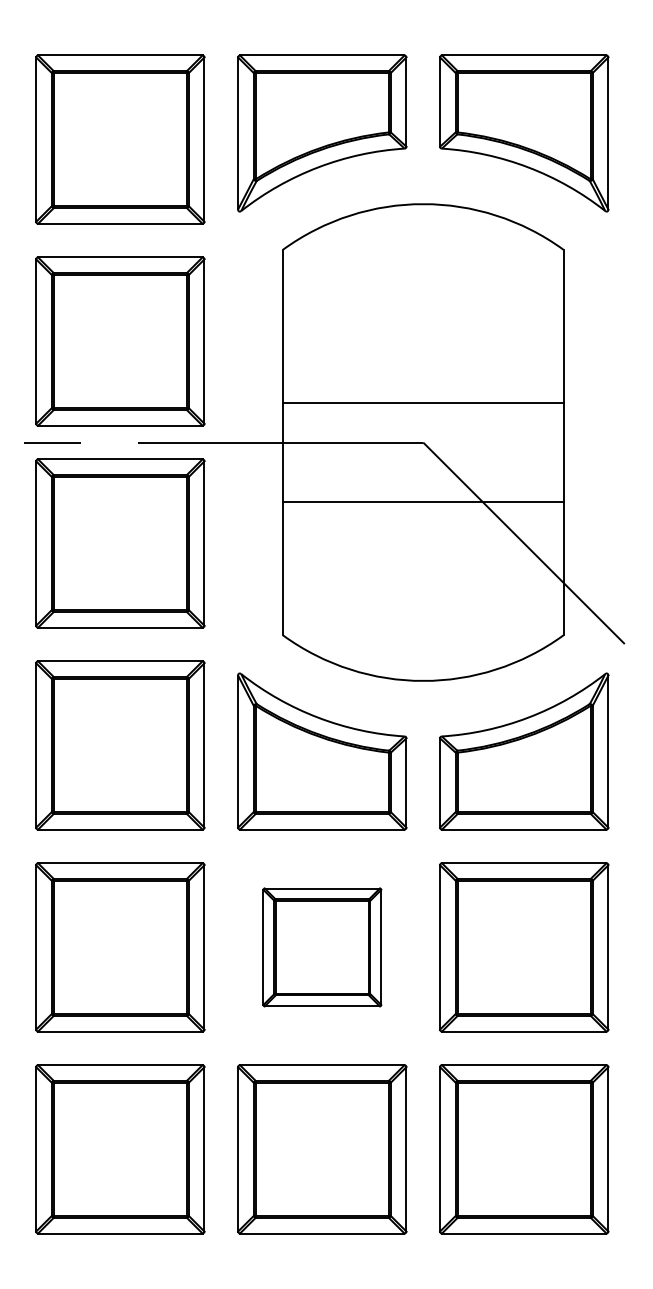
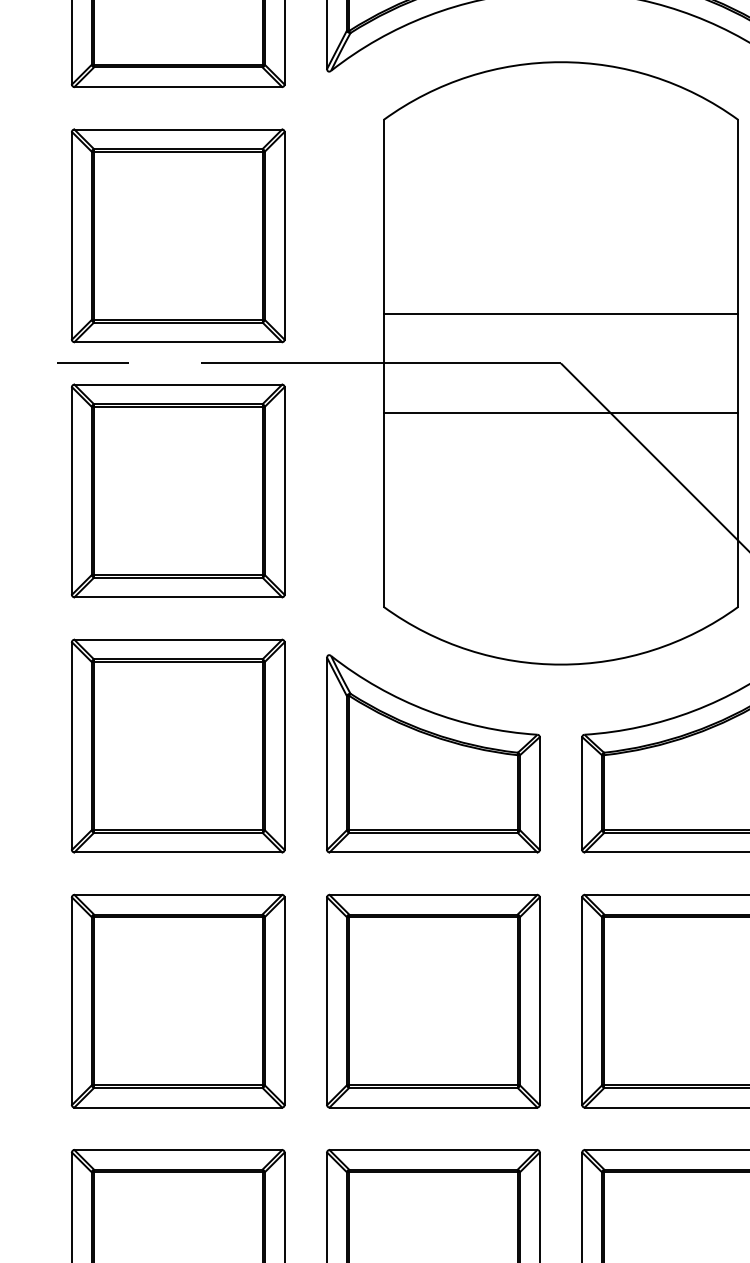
line: (423, 501) -> (561, 412), moved
part: (322, 947) -> (433, 1001), size x1.43

